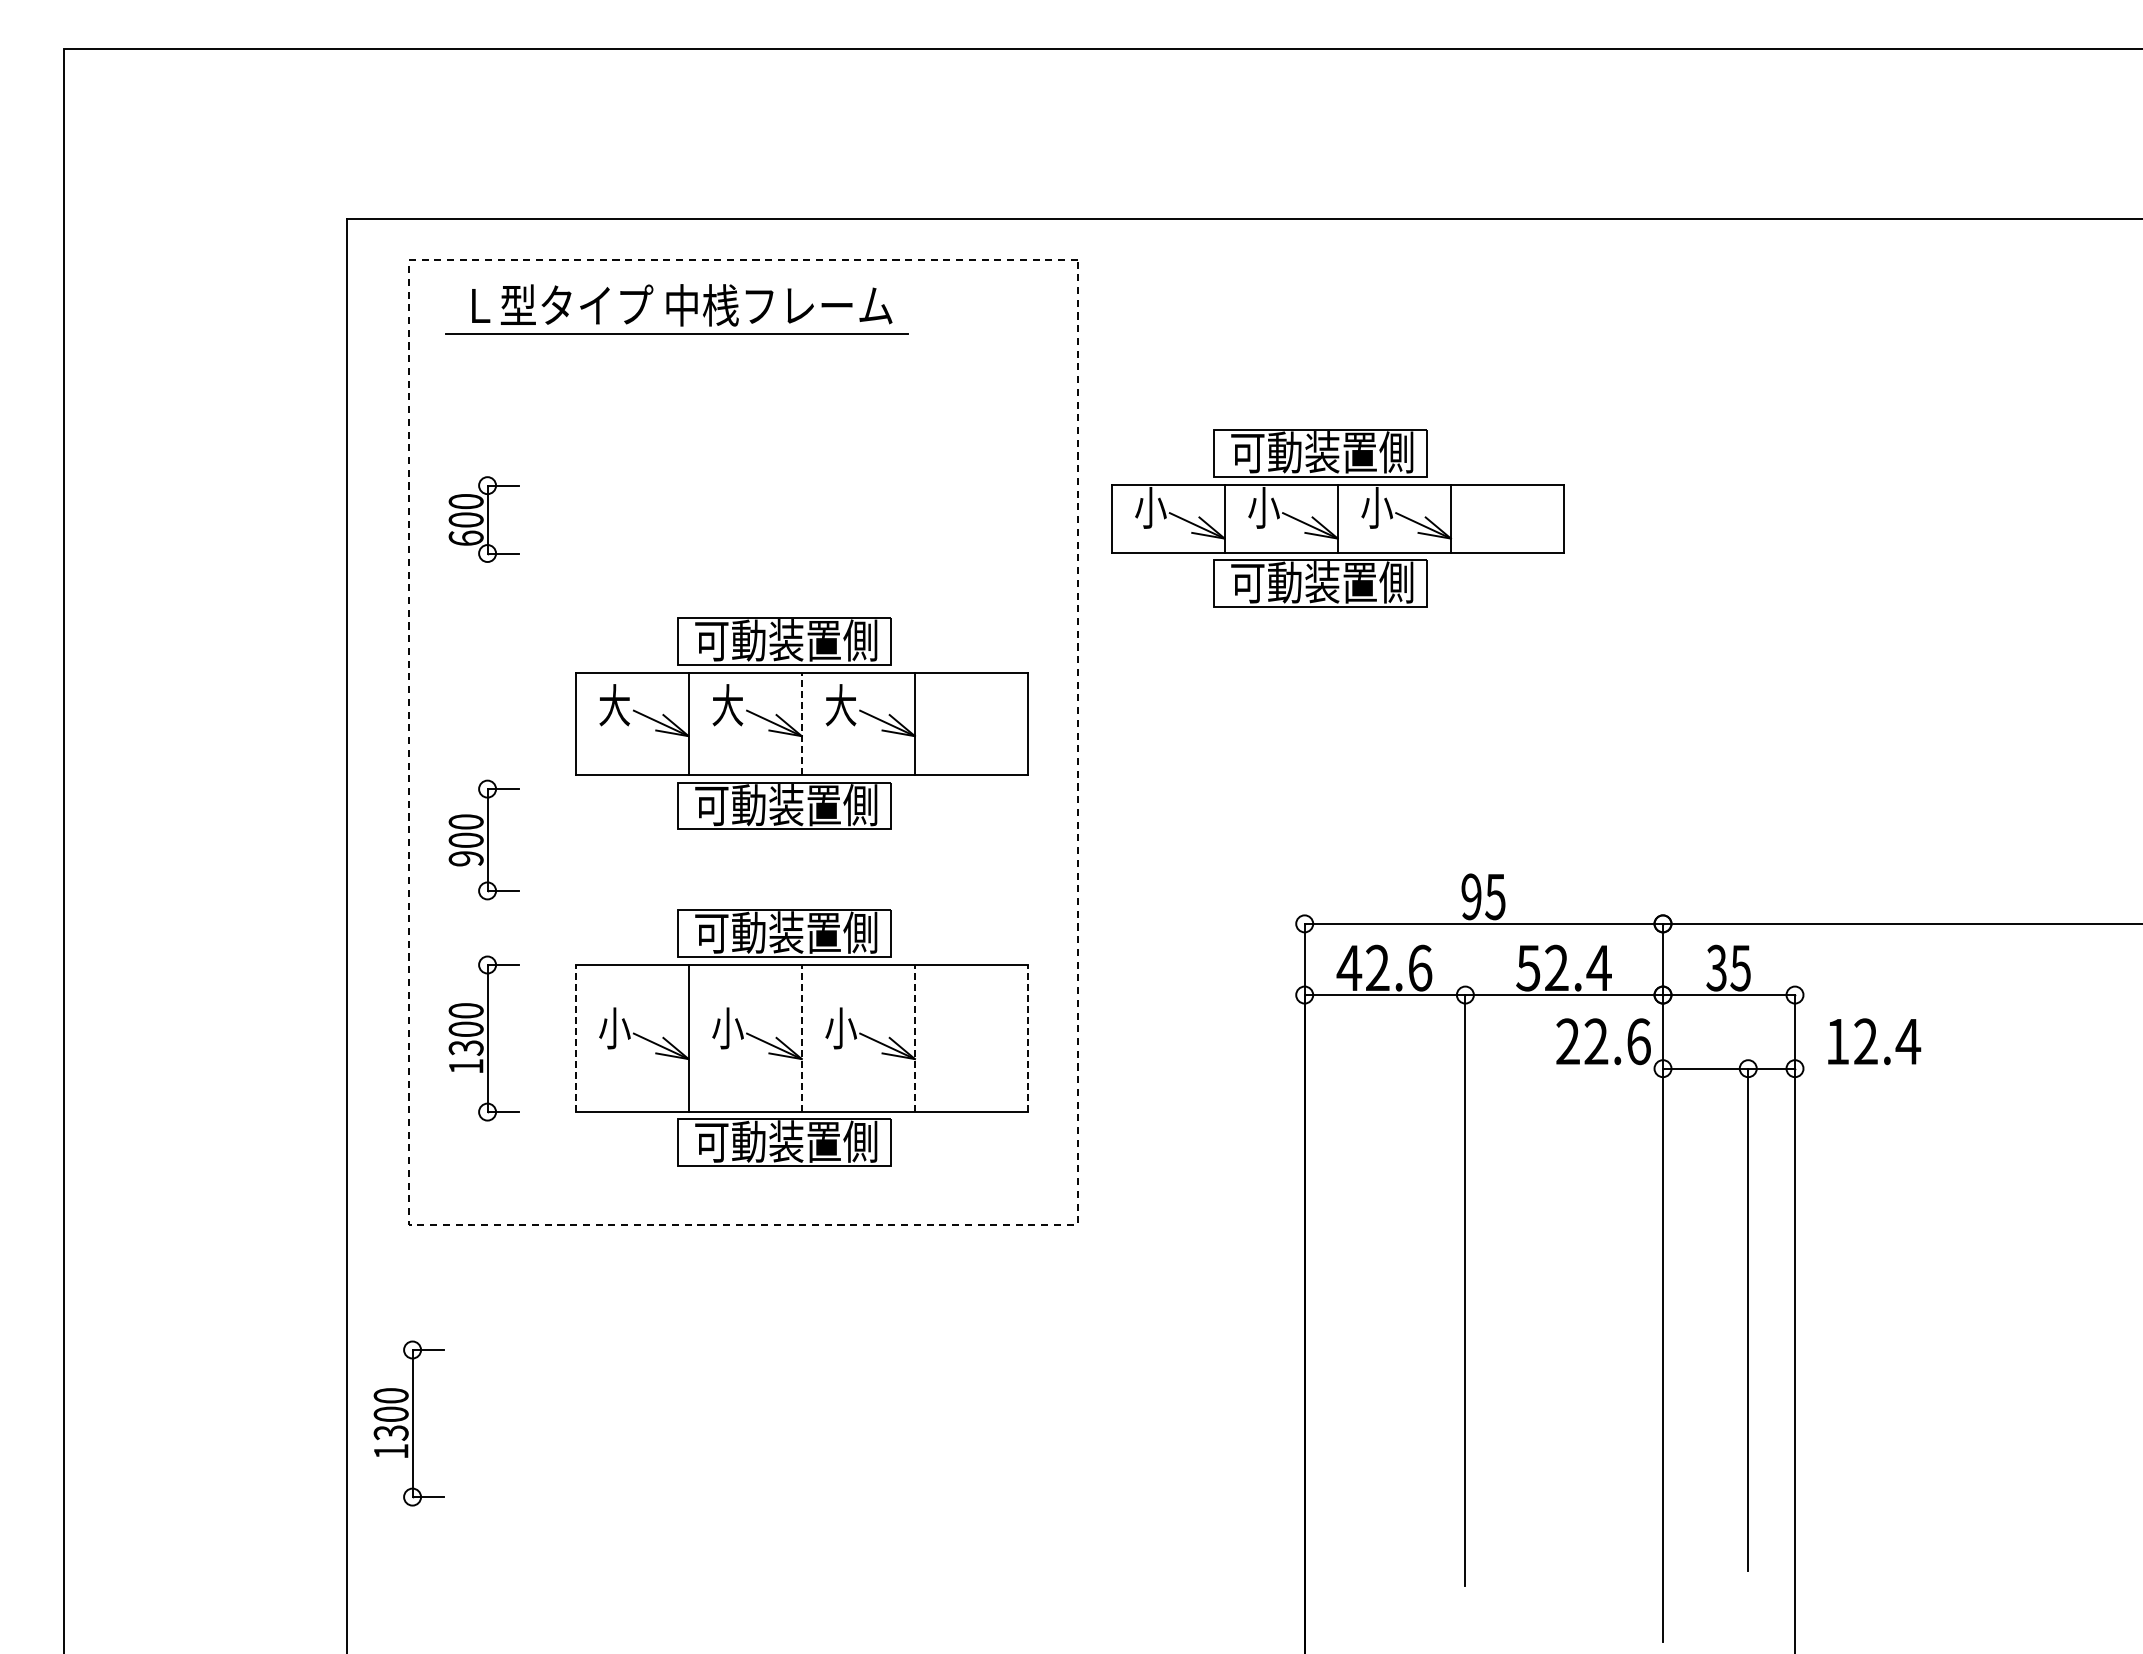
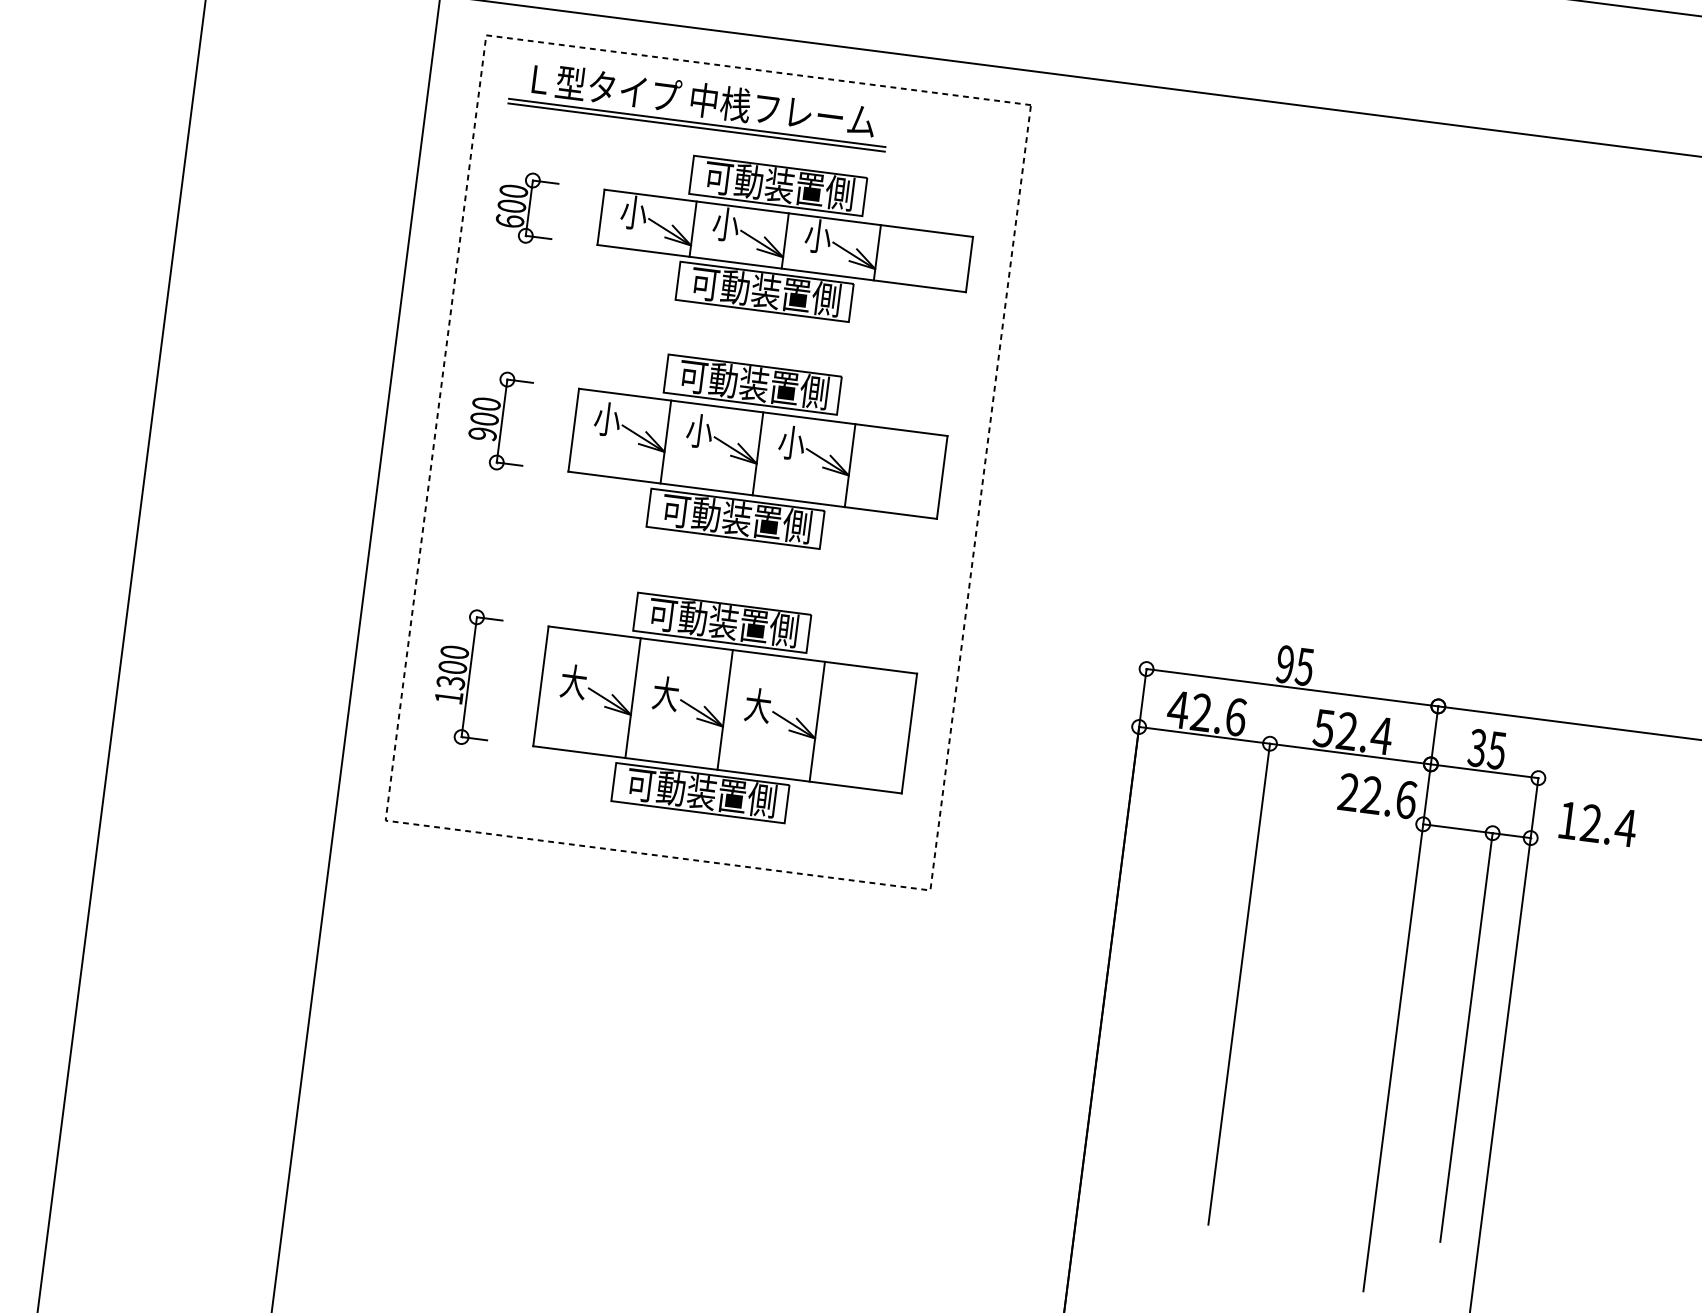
line: (677, 339) -> (696, 127), added
part: (1337, 518) -> (784, 240), moved
part: (483, 519) -> (526, 207), moved
text: (614, 705) -> (607, 419), 大 -> 小
text: (727, 705) -> (699, 431), 大 -> 小
text: (841, 705) -> (792, 442), 大 -> 小
line: (801, 724) -> (757, 454), dashed -> solid
part: (483, 839) -> (498, 420), moved
text: (614, 1027) -> (573, 681), 小 -> 大
text: (727, 1027) -> (665, 693), 小 -> 大
text: (841, 1027) -> (758, 705), 小 -> 大
line: (575, 1038) -> (540, 686), dashed -> solid
line: (801, 1038) -> (724, 709), dashed -> solid
line: (915, 1038) -> (817, 721), dashed -> solid
line: (1028, 1038) -> (909, 733), dashed -> solid
part: (408, 1423) -> (364, 982), removed

